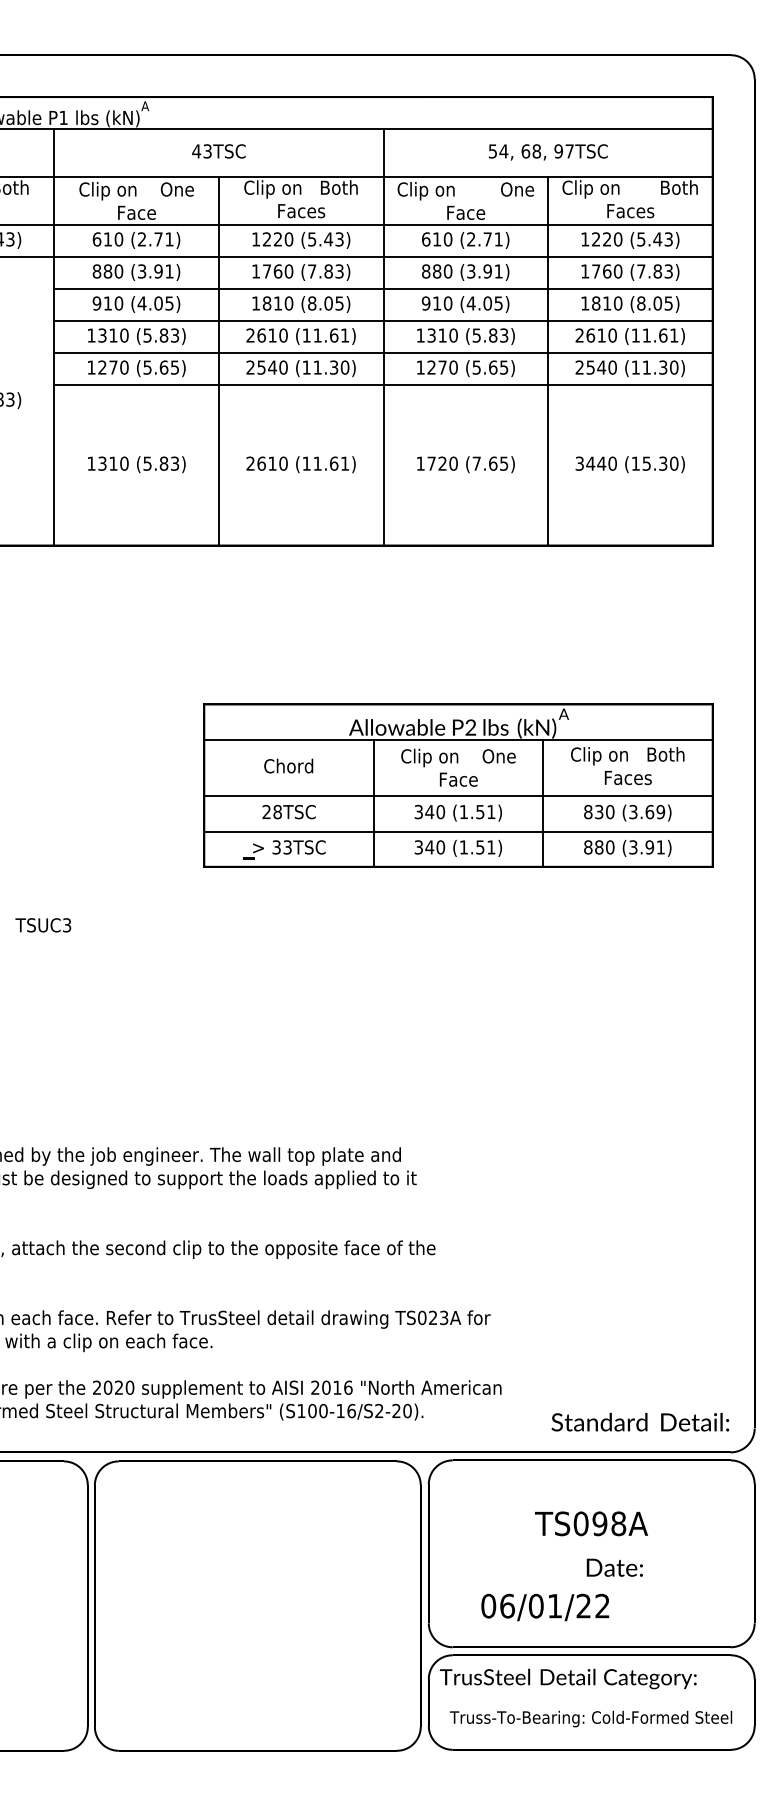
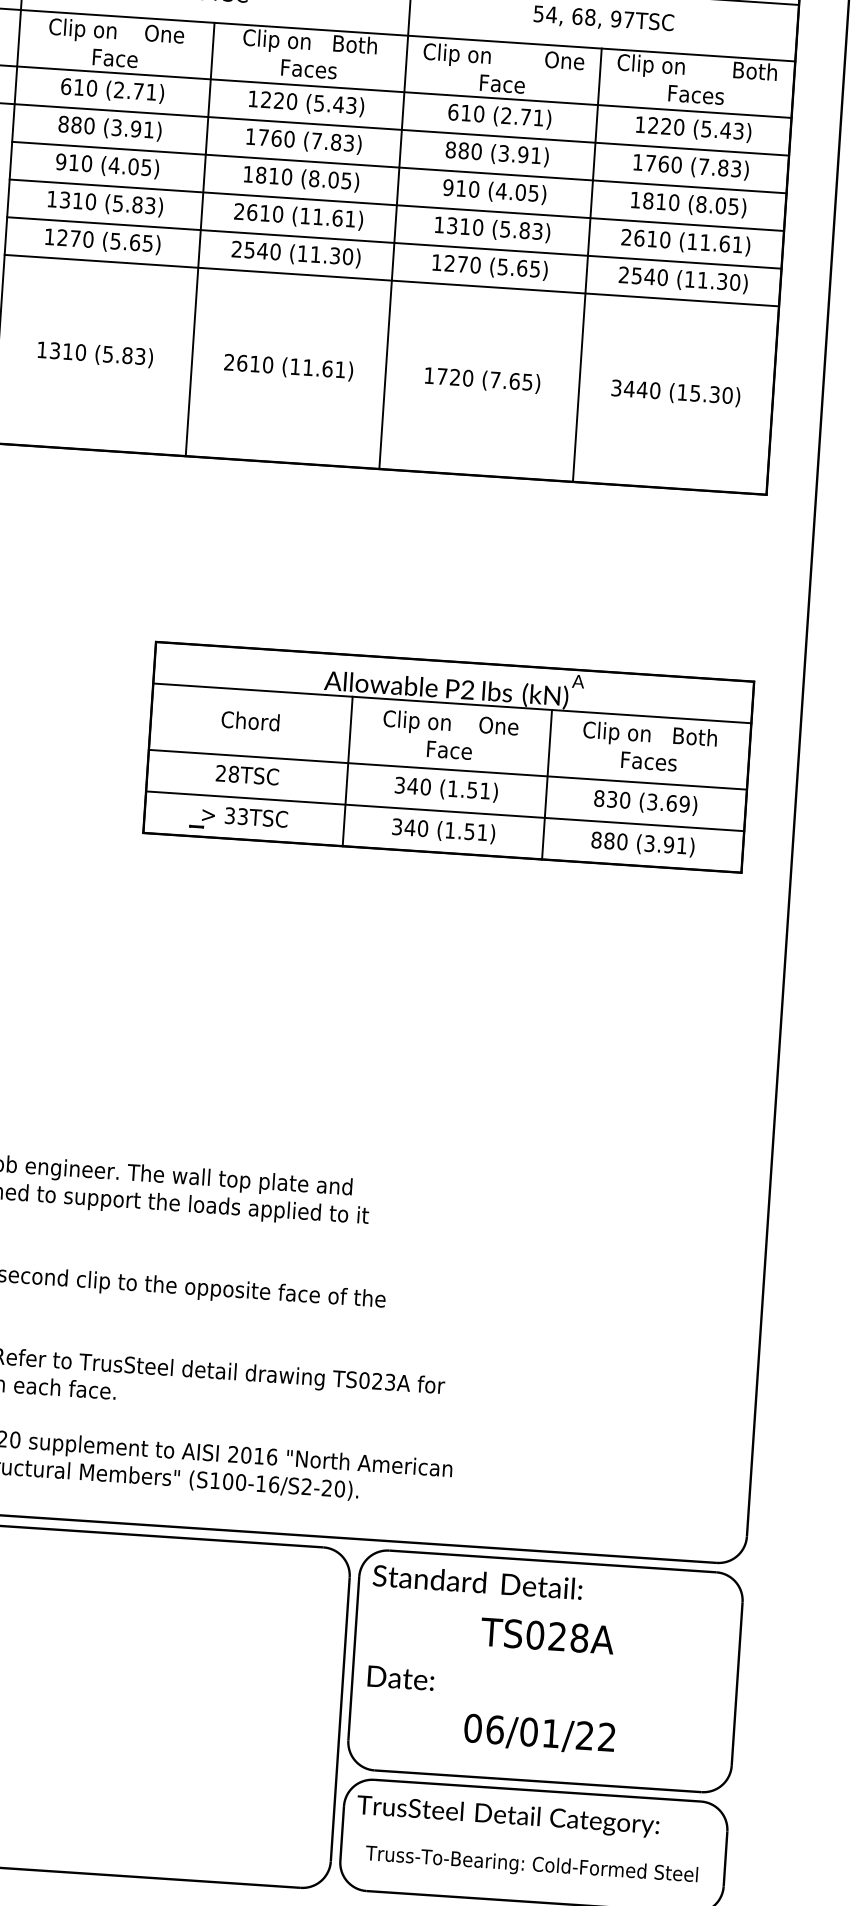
text: (640, 1422) -> (477, 1582), moved
text: (599, 1523) -> (556, 1636), TS098A -> TS028A
text: (614, 1567) -> (400, 1677), moved
text: (545, 1607) -> (539, 1734), moved

